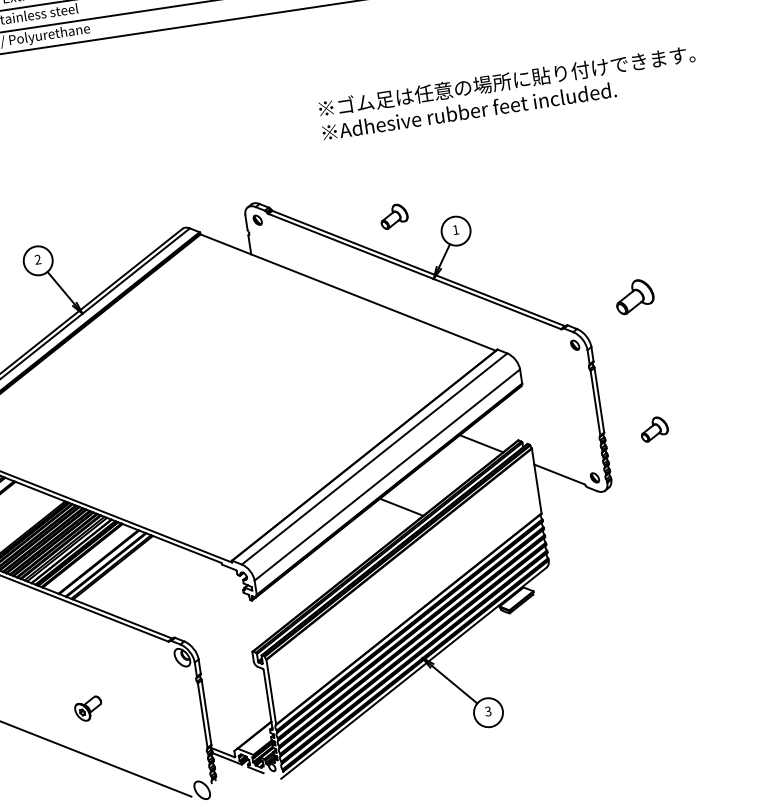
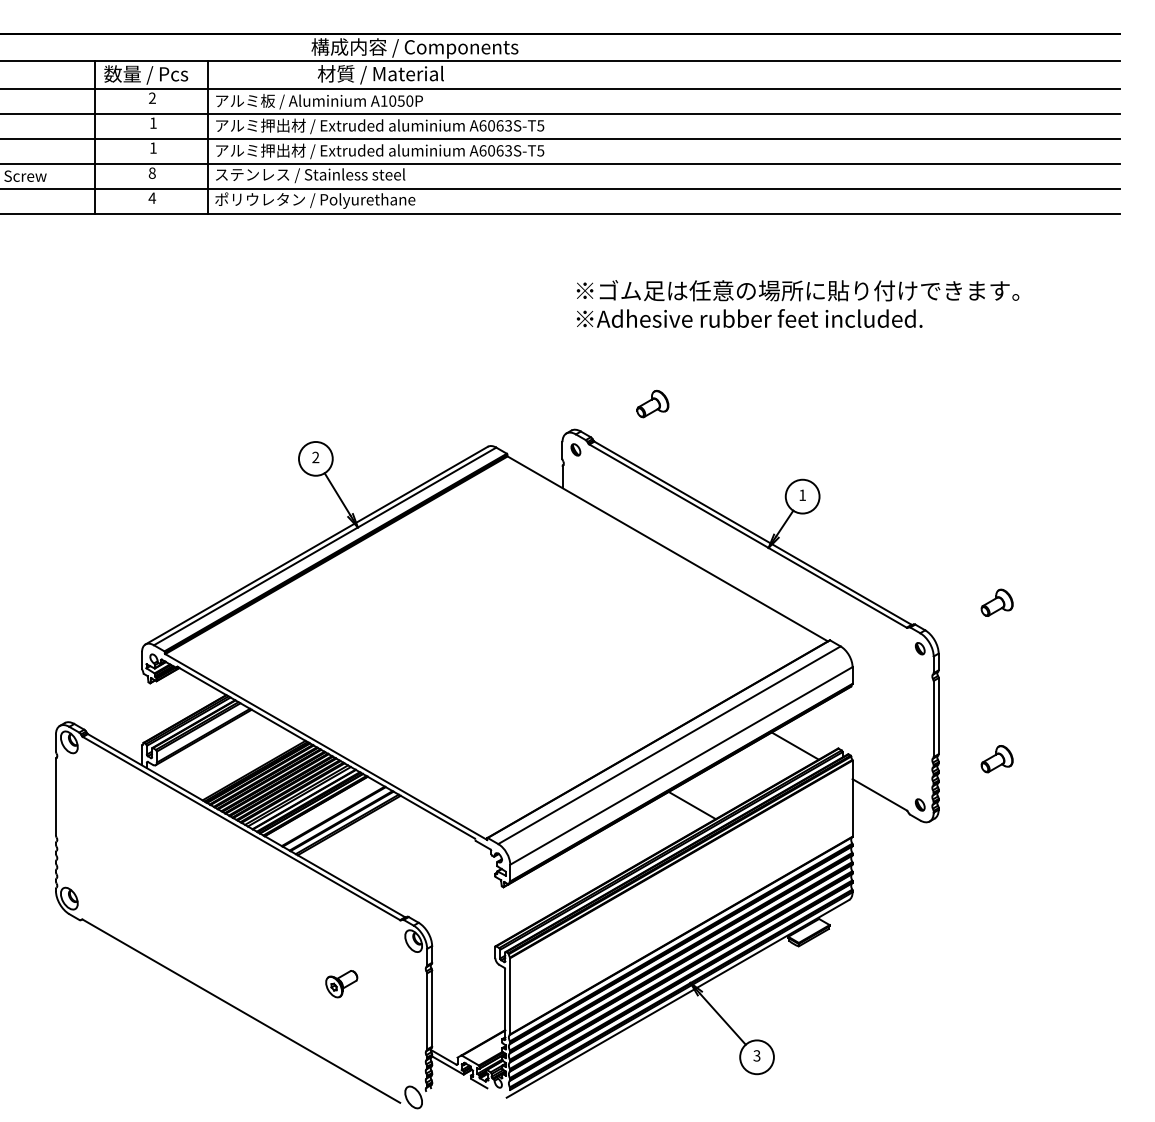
text: (508, 92) -> (797, 303), moved
part: (393, 216) -> (652, 403), moved
part: (634, 296) -> (996, 602), size x0.71
part: (88, 709) -> (341, 984), moved

